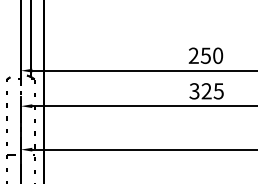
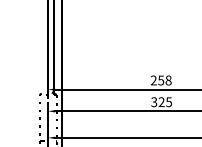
text: (217, 55) -> (168, 80), 250 -> 258

